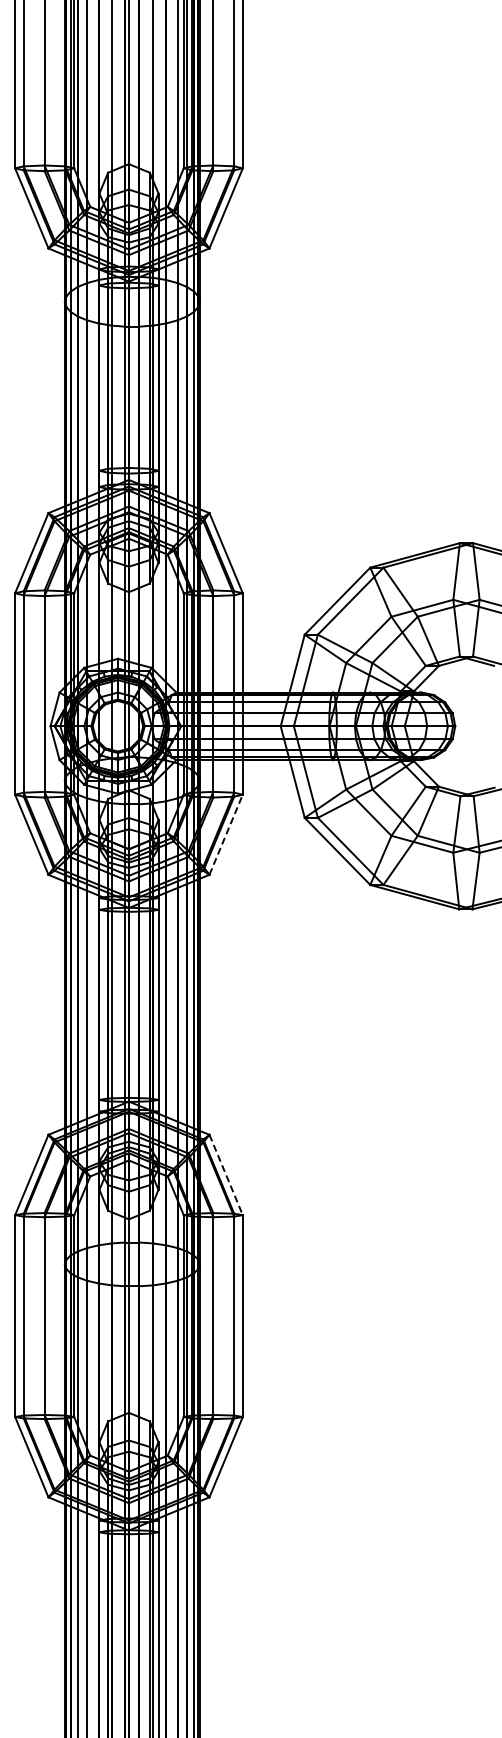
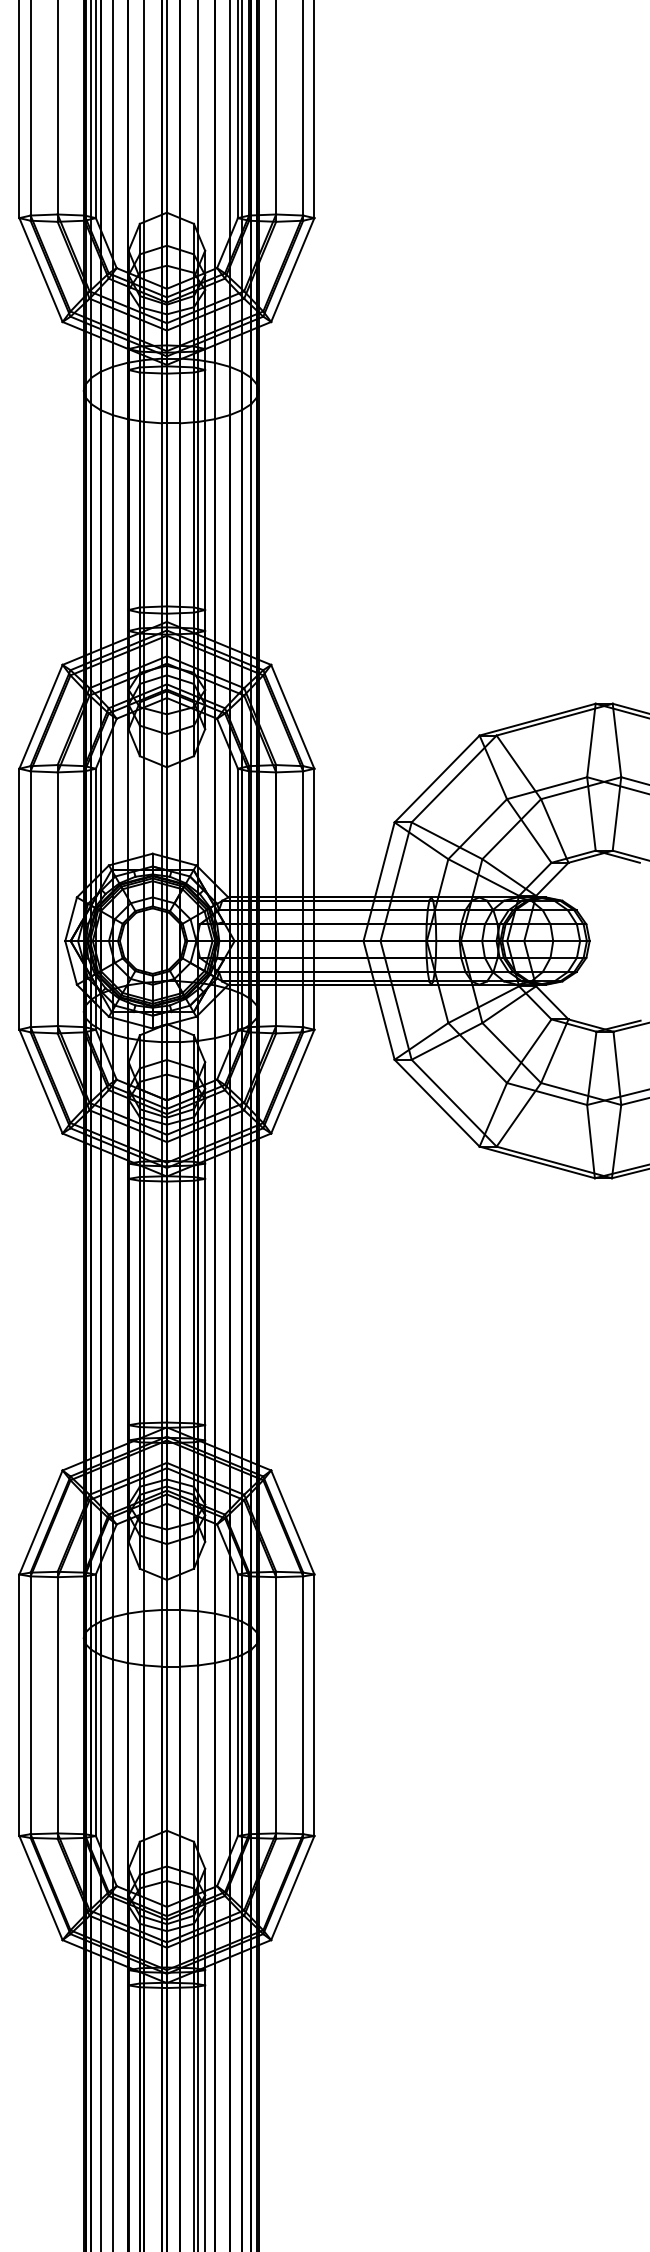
line: (226, 834) -> (293, 1081), dashed -> solid
line: (226, 1175) -> (293, 1523), dashed -> solid

